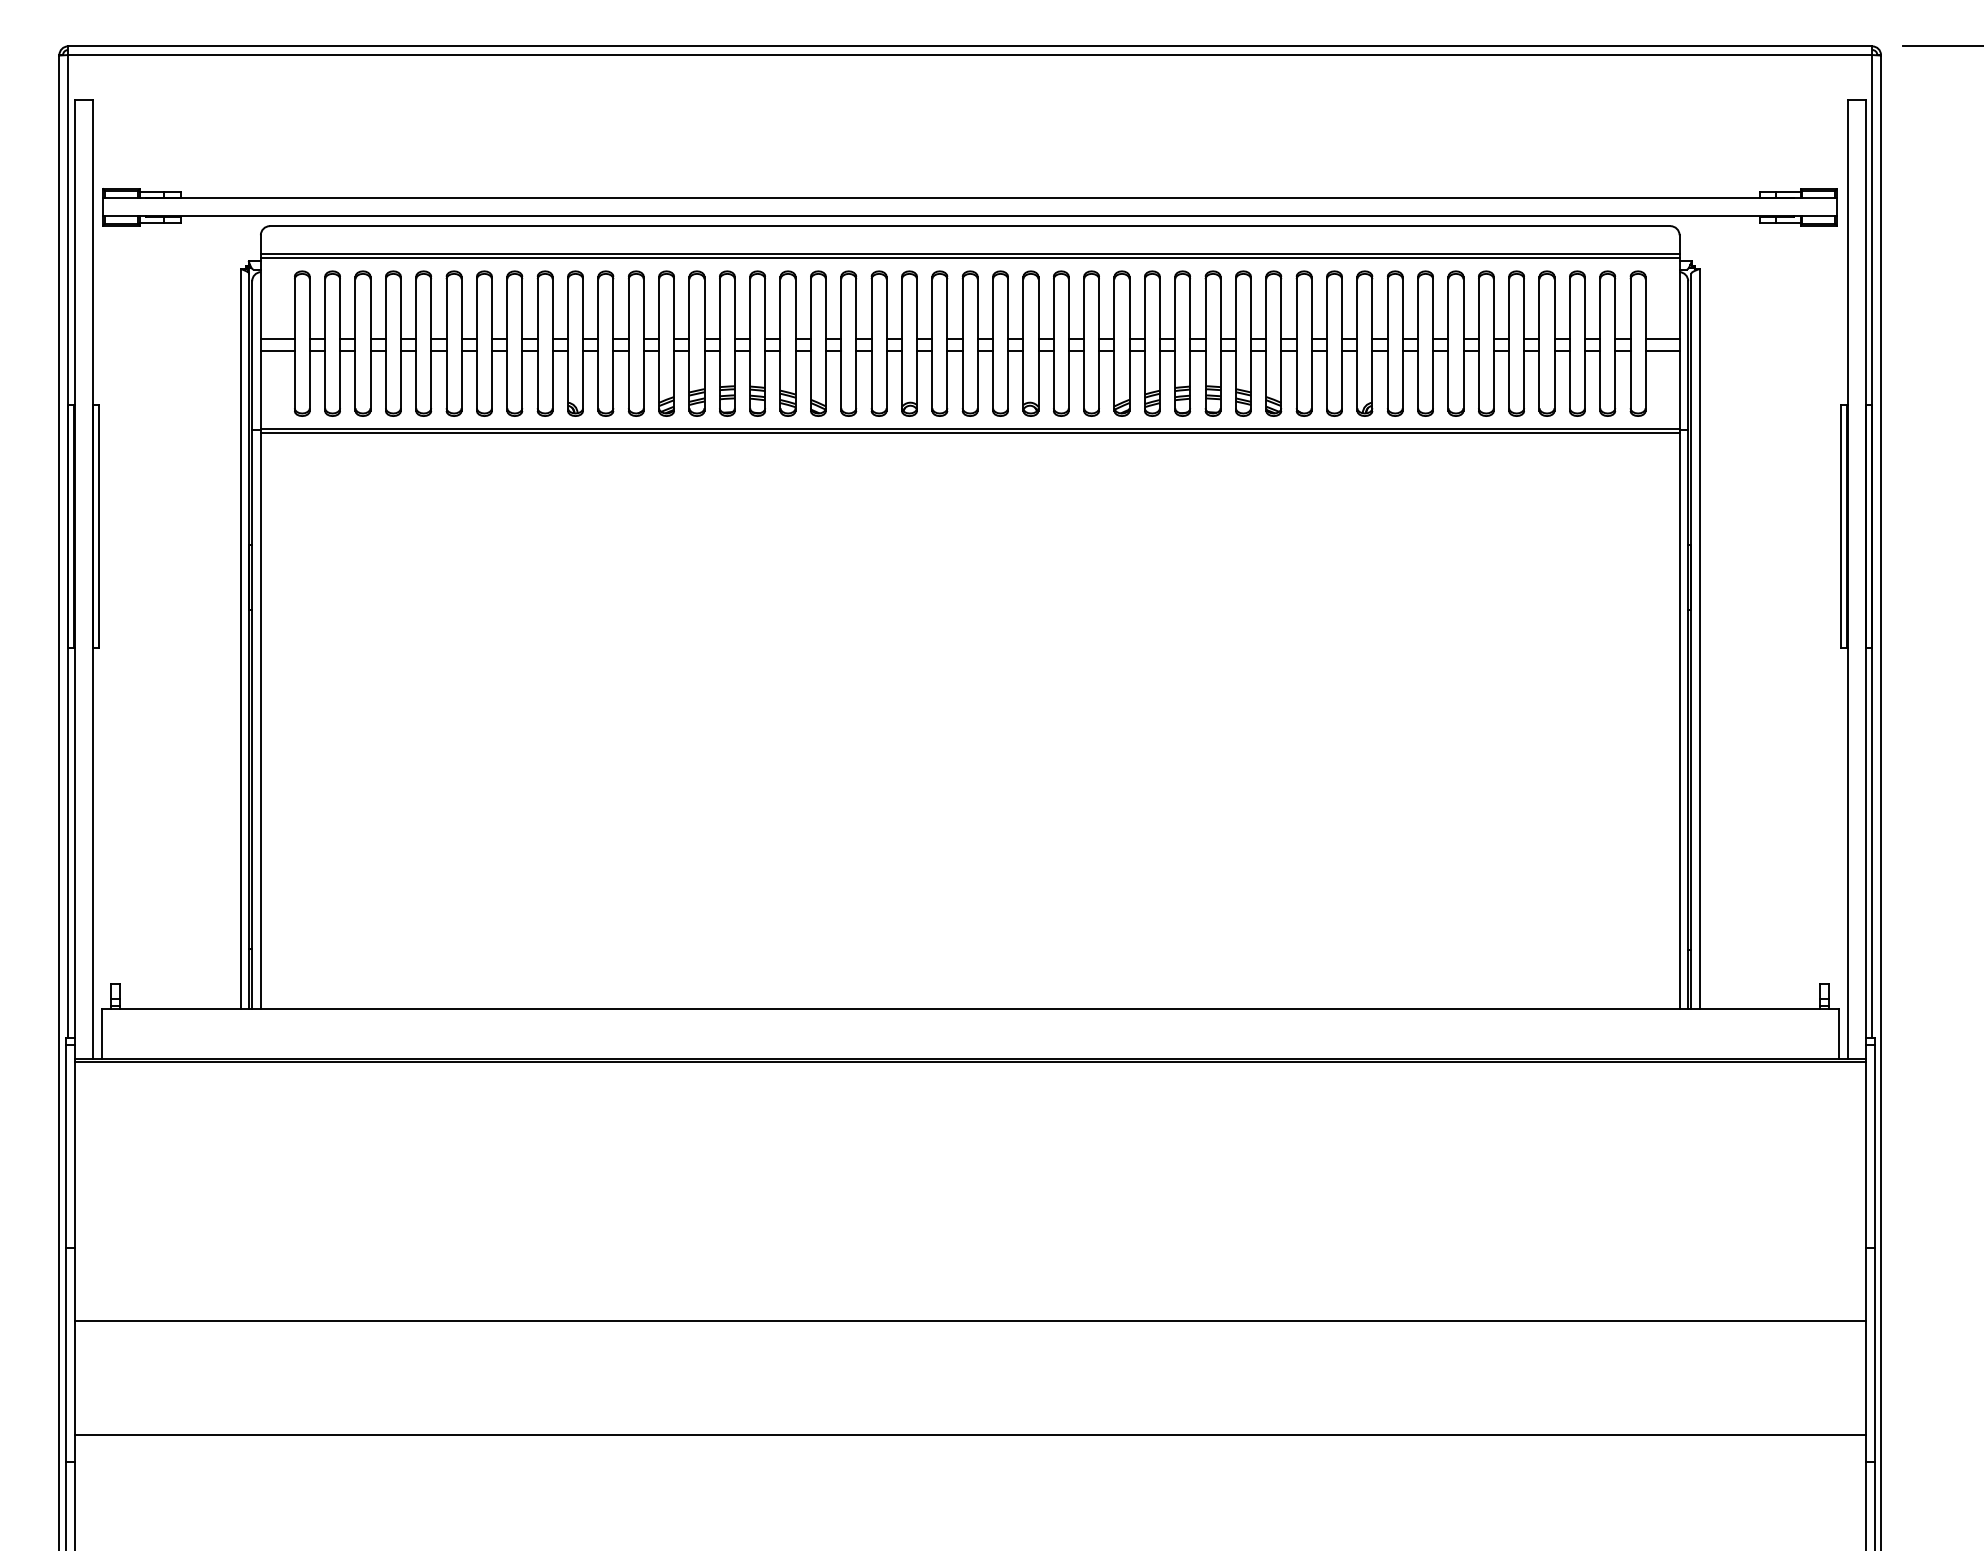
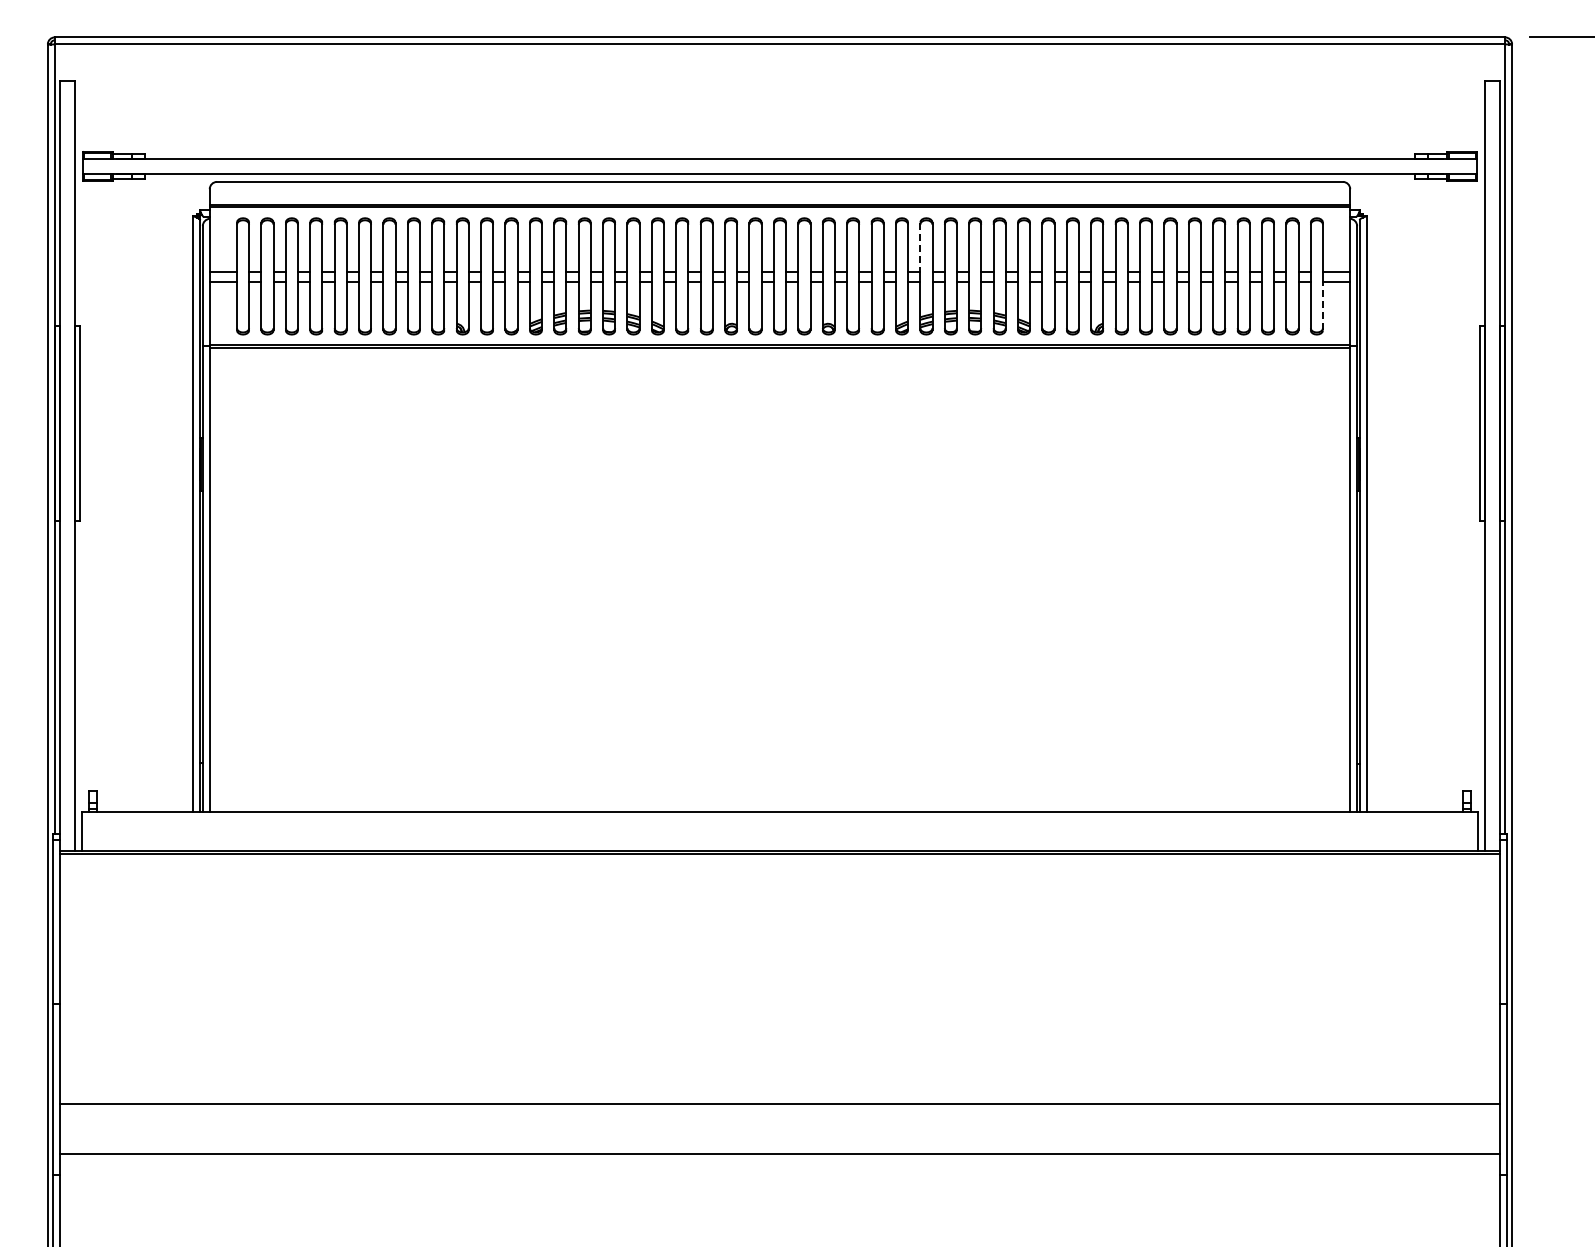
line: (1145, 307) -> (920, 247), solid -> dashed
line: (1645, 379) -> (1322, 305), solid -> dashed
line: (969, 1320) -> (779, 1103), moved

